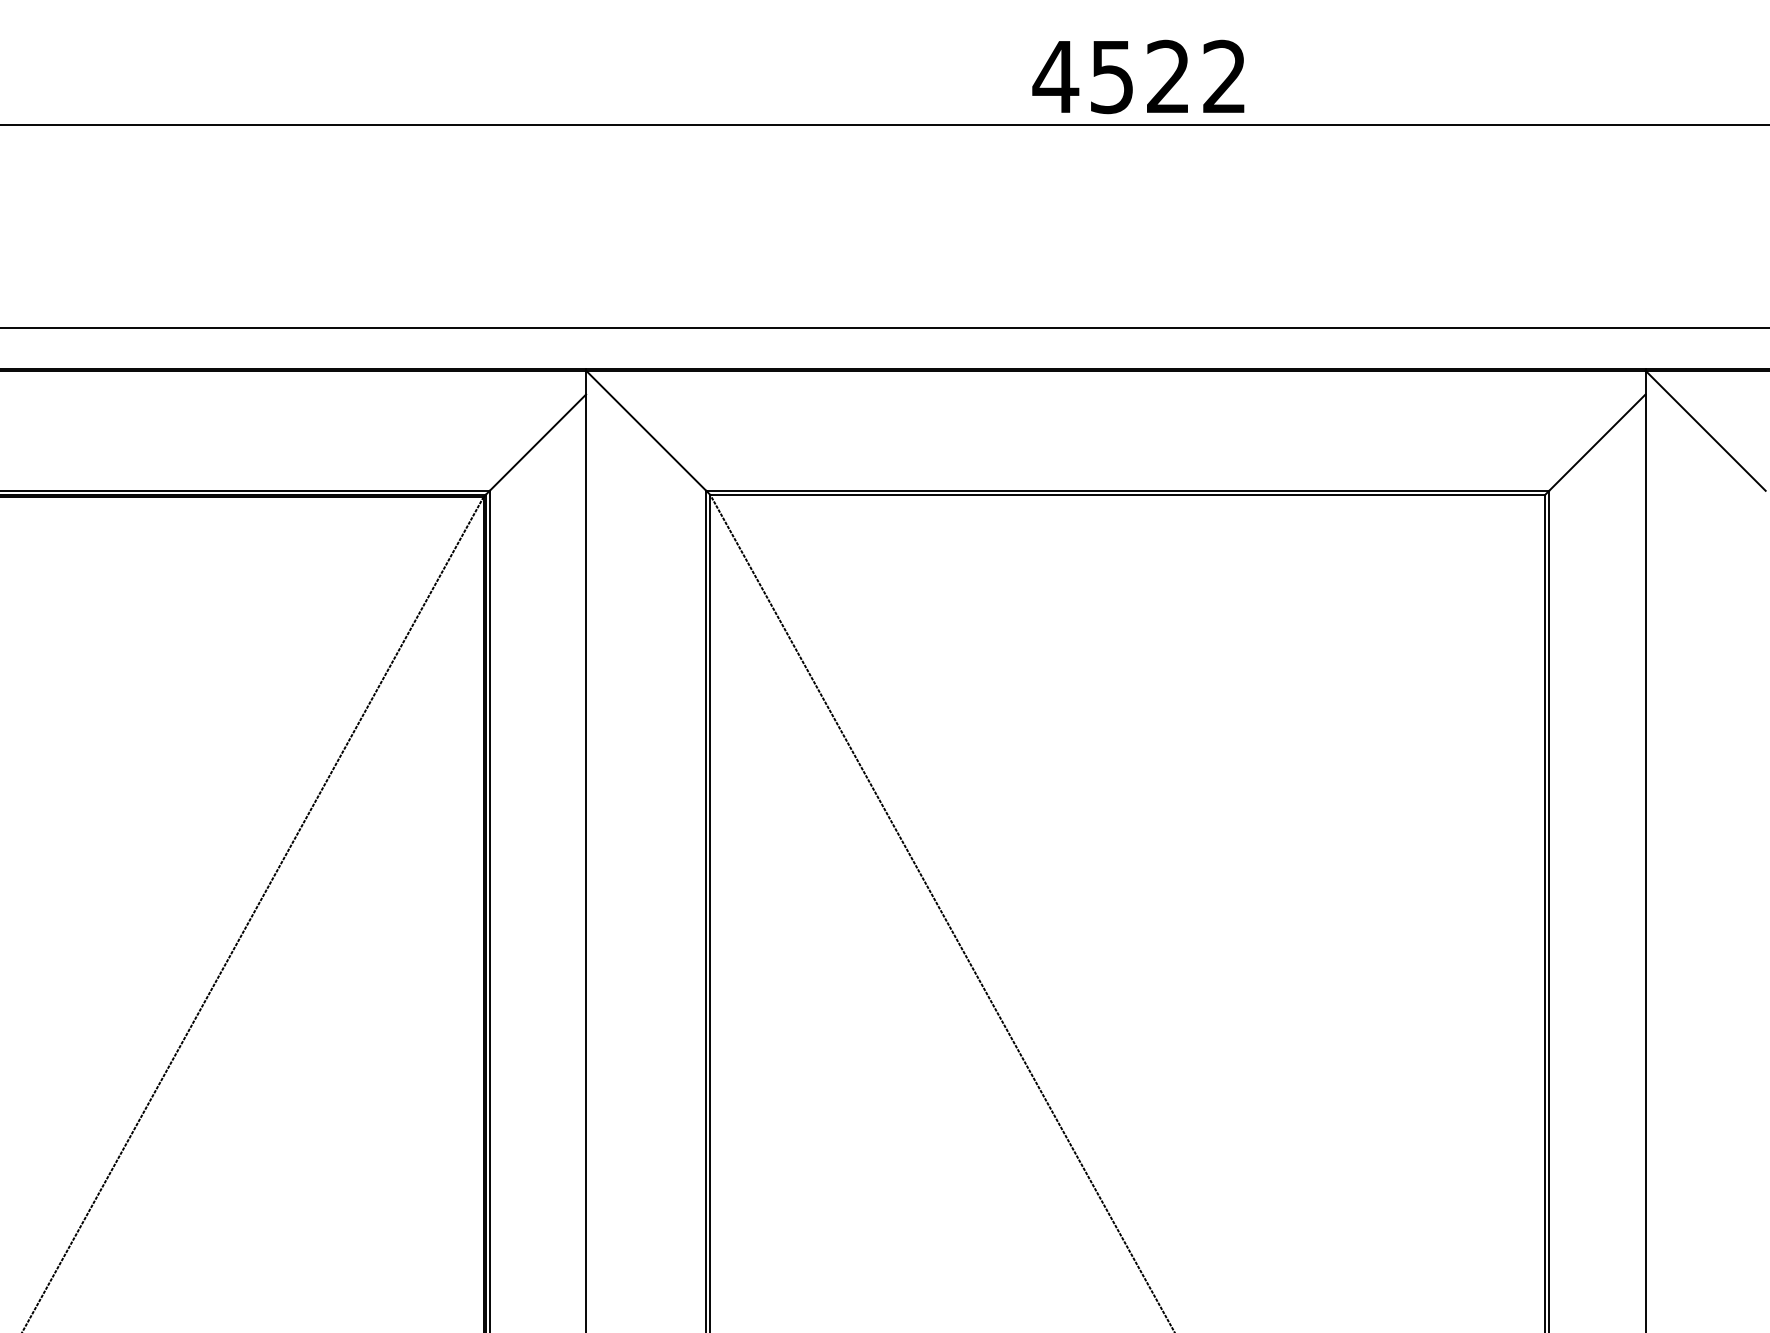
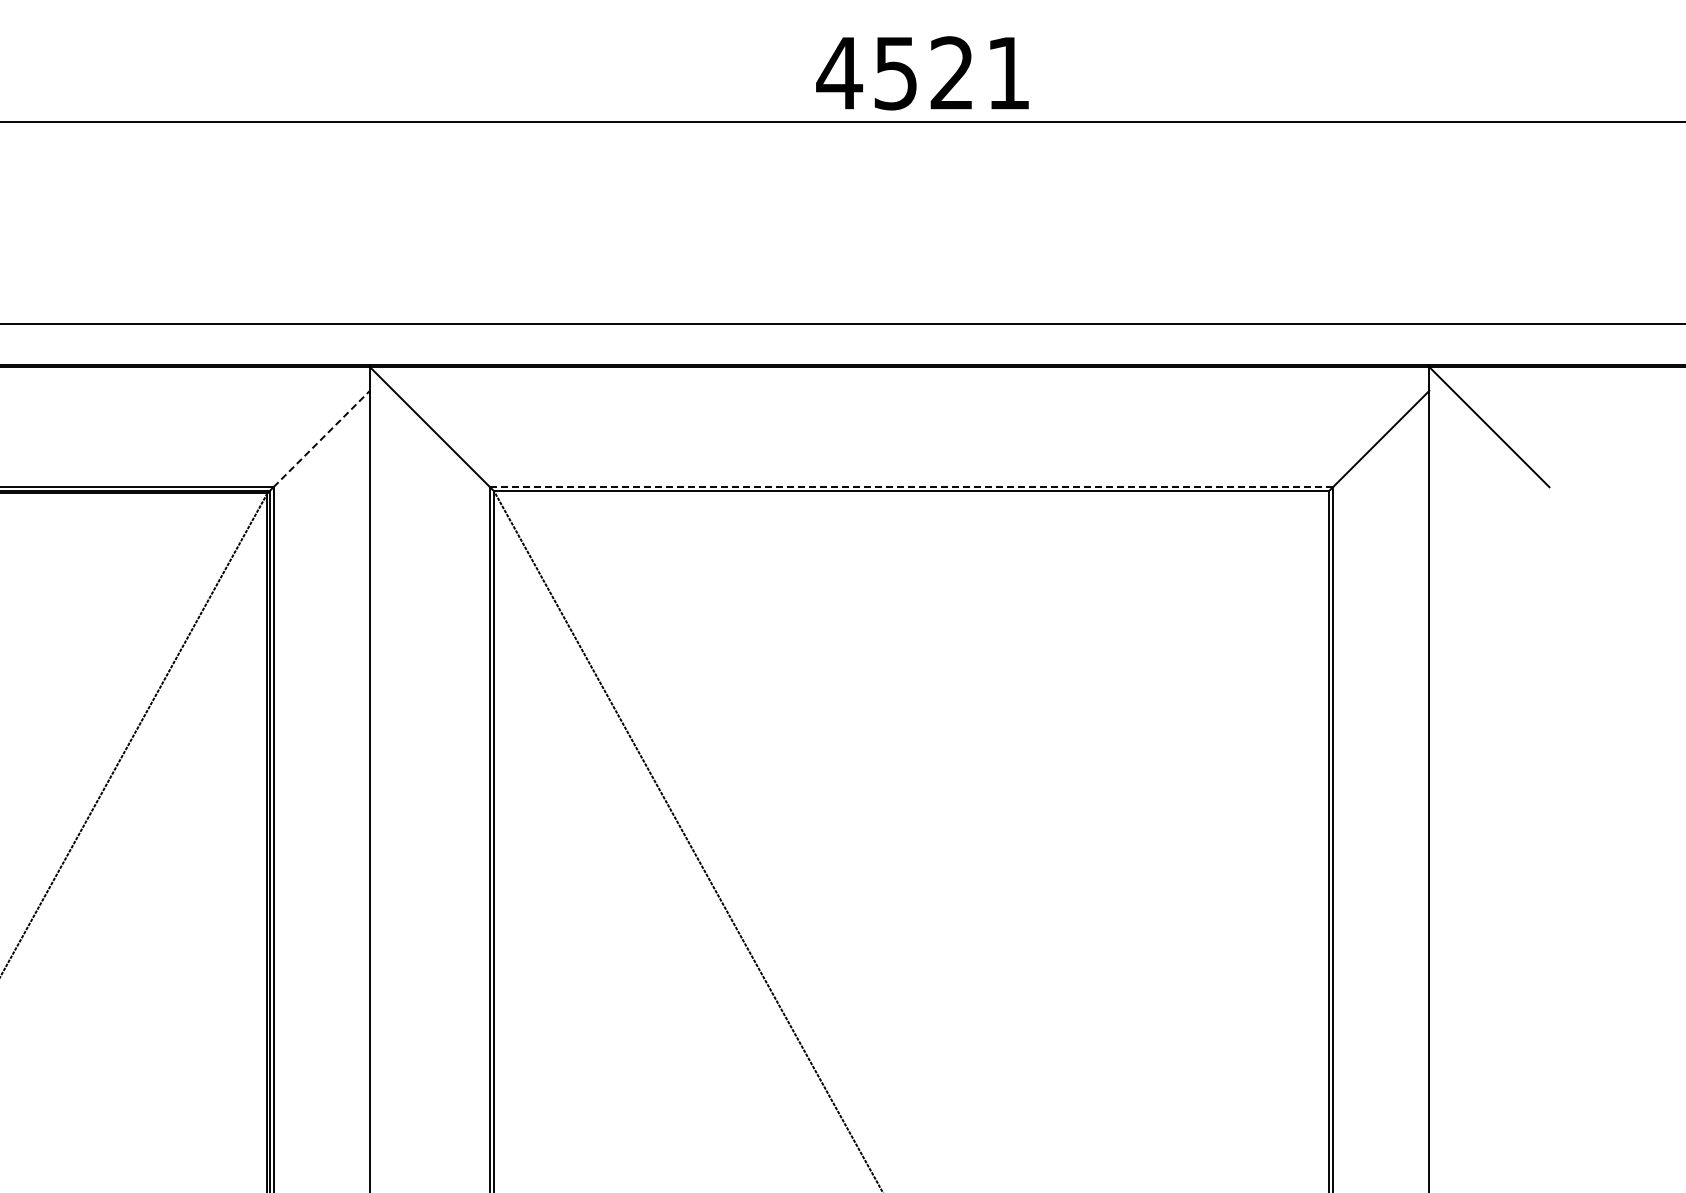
text: (1223, 75) -> (1007, 71), 4522 -> 4521
line: (538, 442) -> (322, 438), solid -> dashed
line: (1128, 490) -> (912, 486), solid -> dashed

